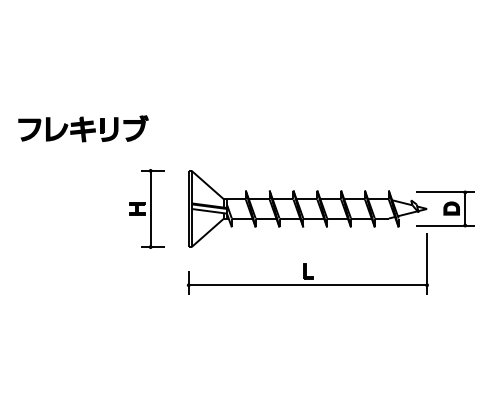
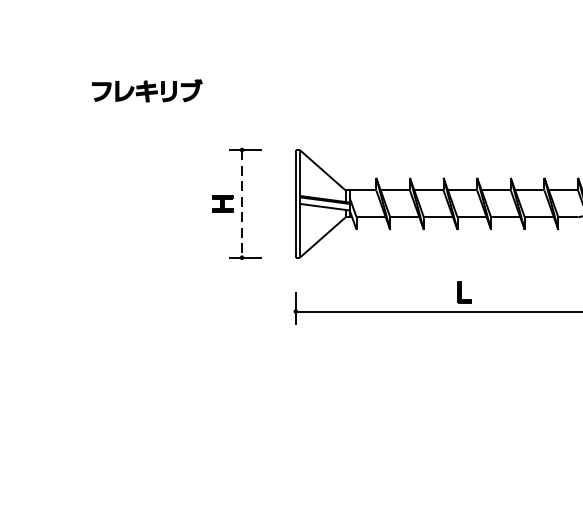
part: (83, 128) -> (147, 90), size x0.6
line: (150, 209) -> (241, 204), solid -> dashed

